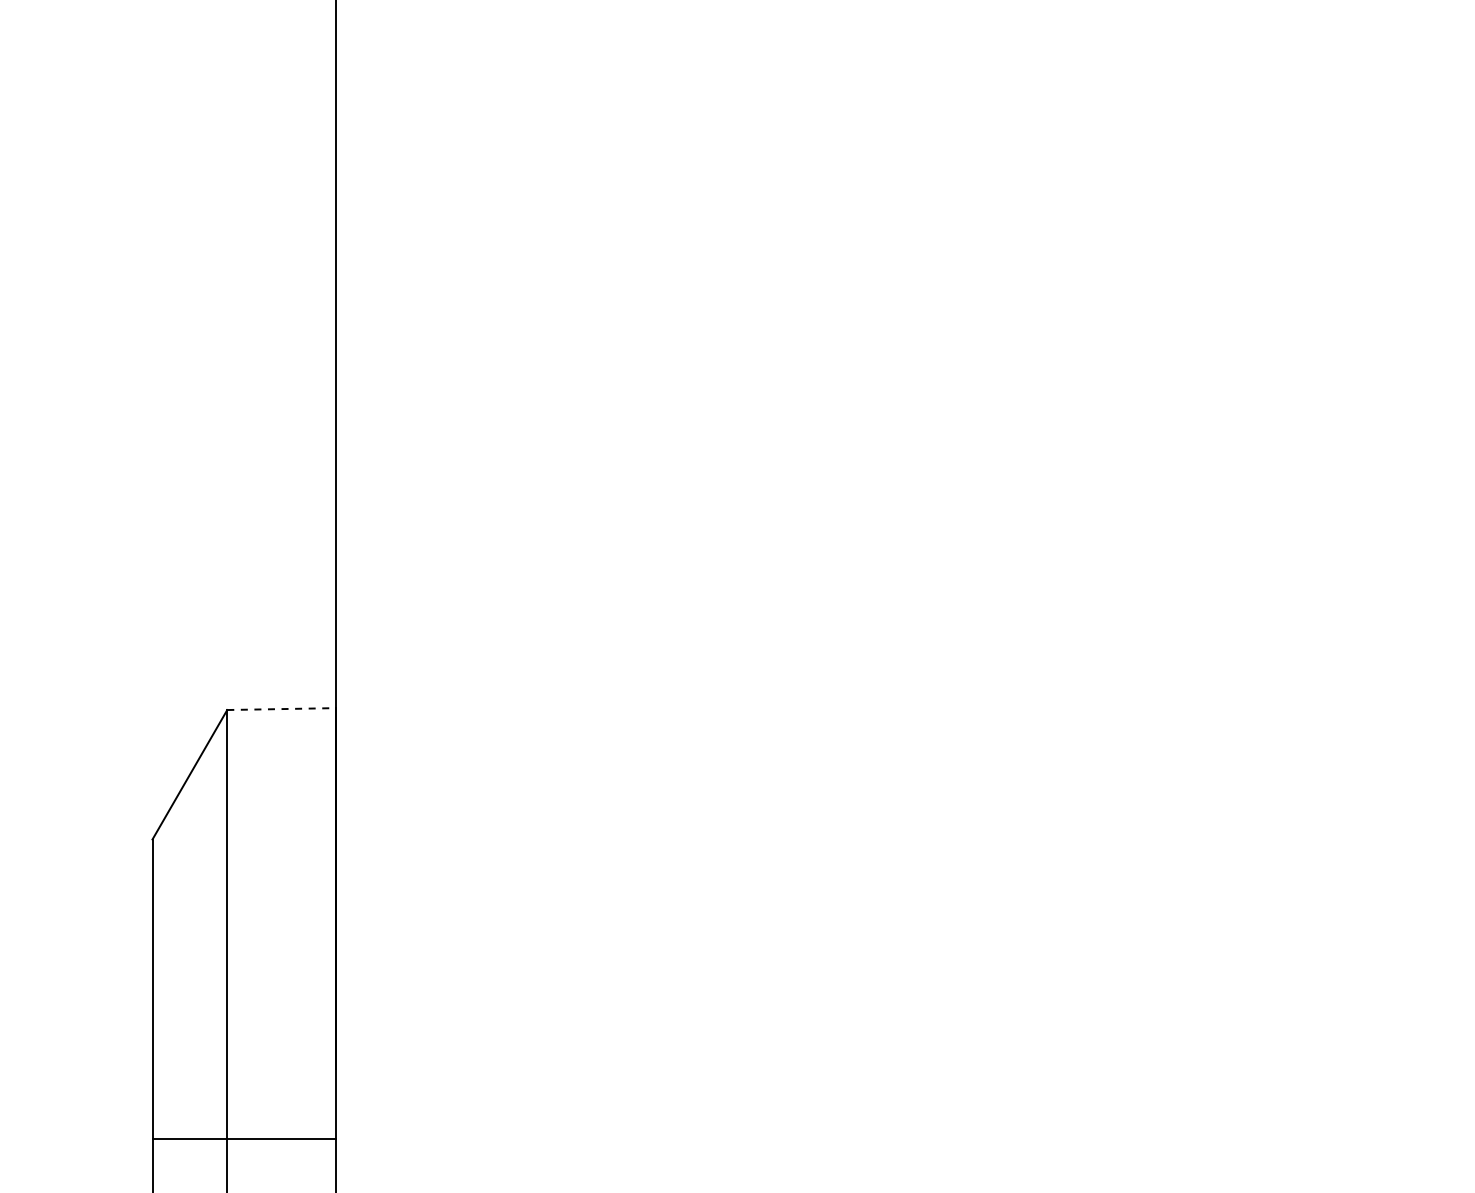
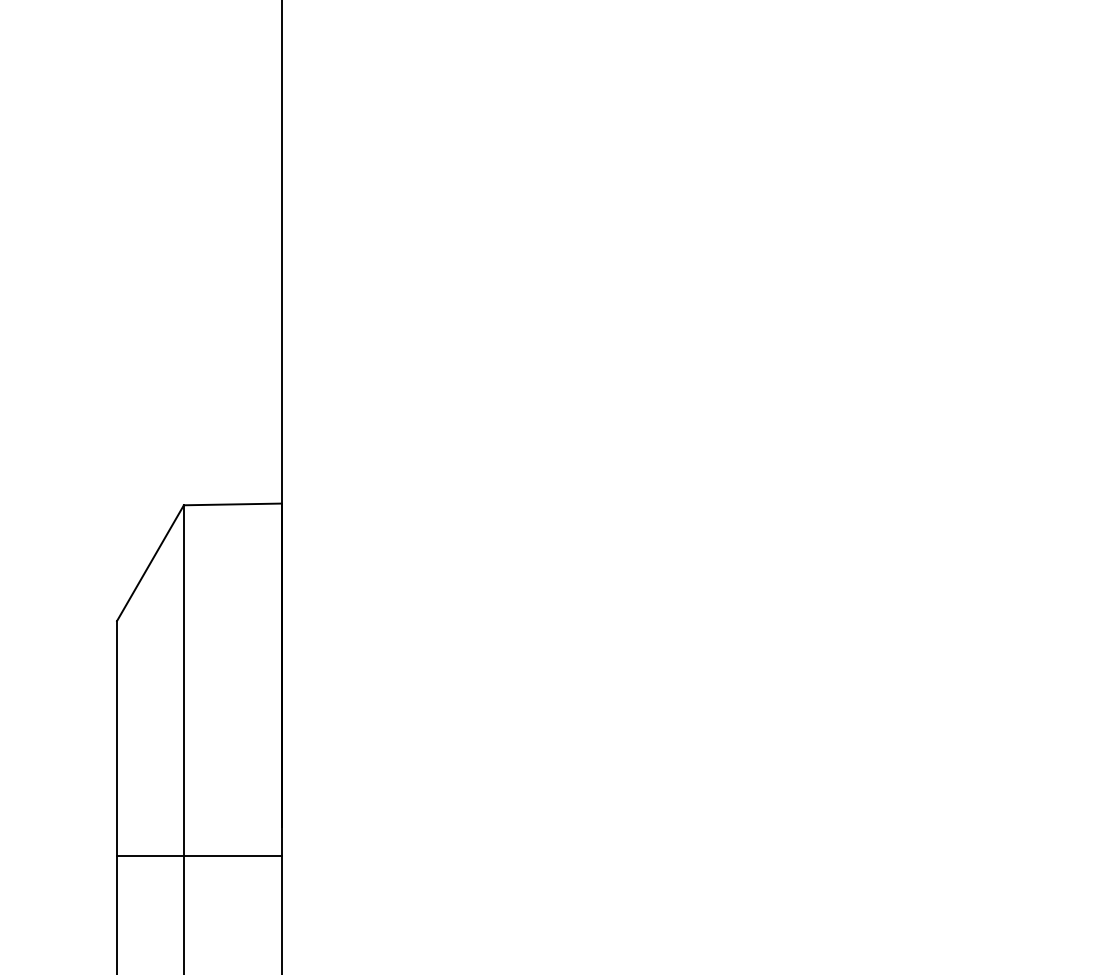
line: (281, 709) -> (232, 504), dashed -> solid
line: (244, 1139) -> (199, 856), moved

